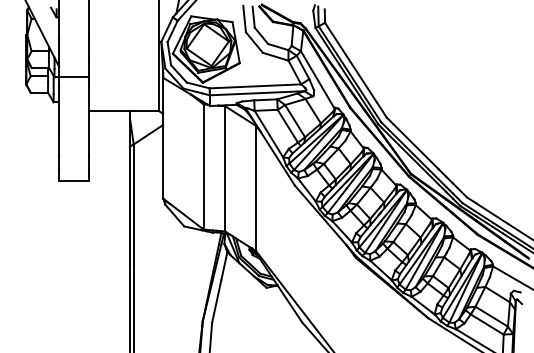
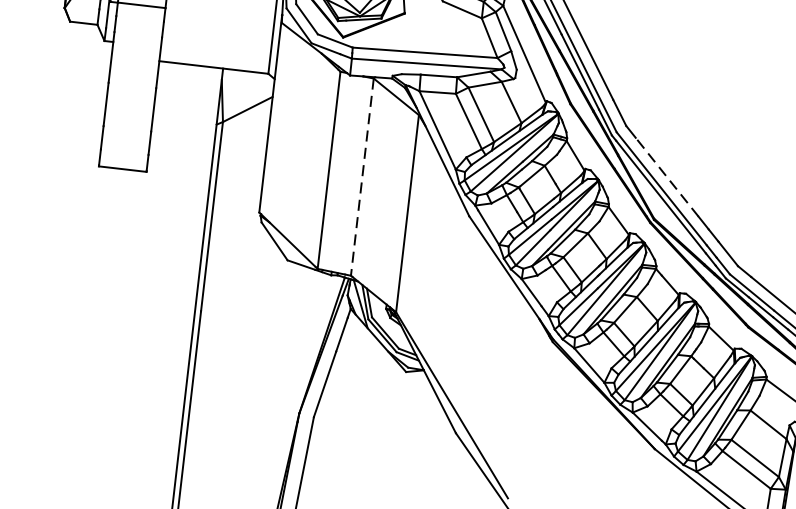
line: (416, 146) -> (667, 176), solid -> dashed
line: (225, 168) -> (363, 176), solid -> dashed

